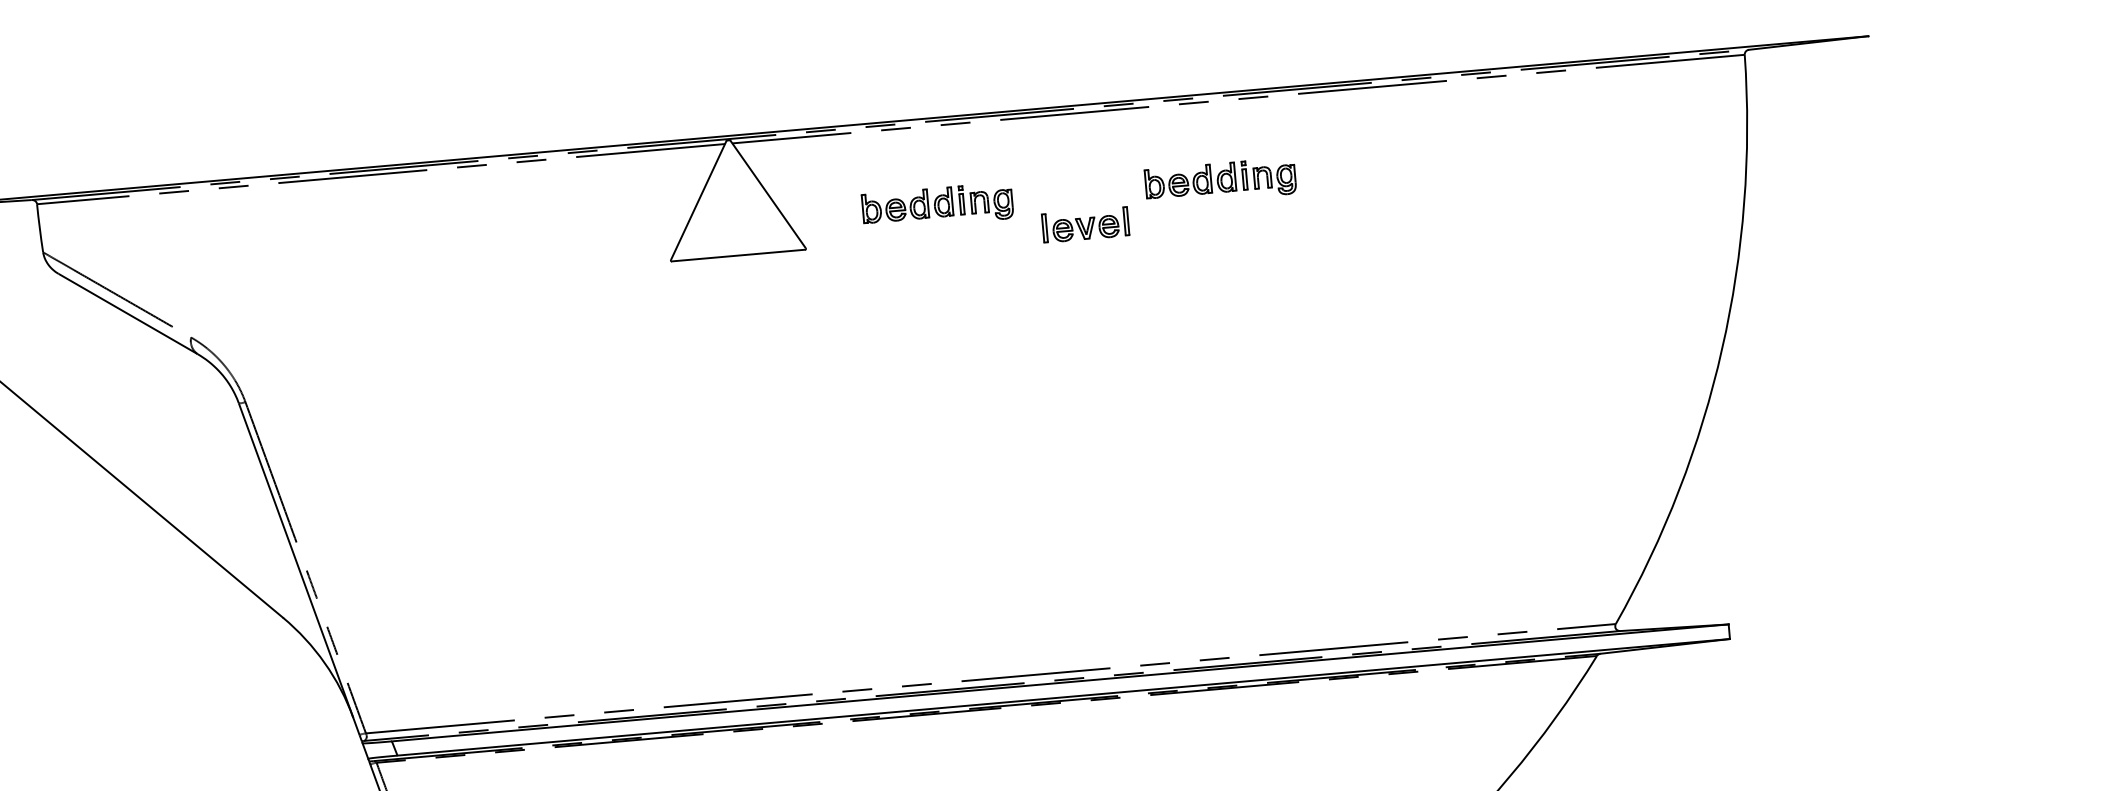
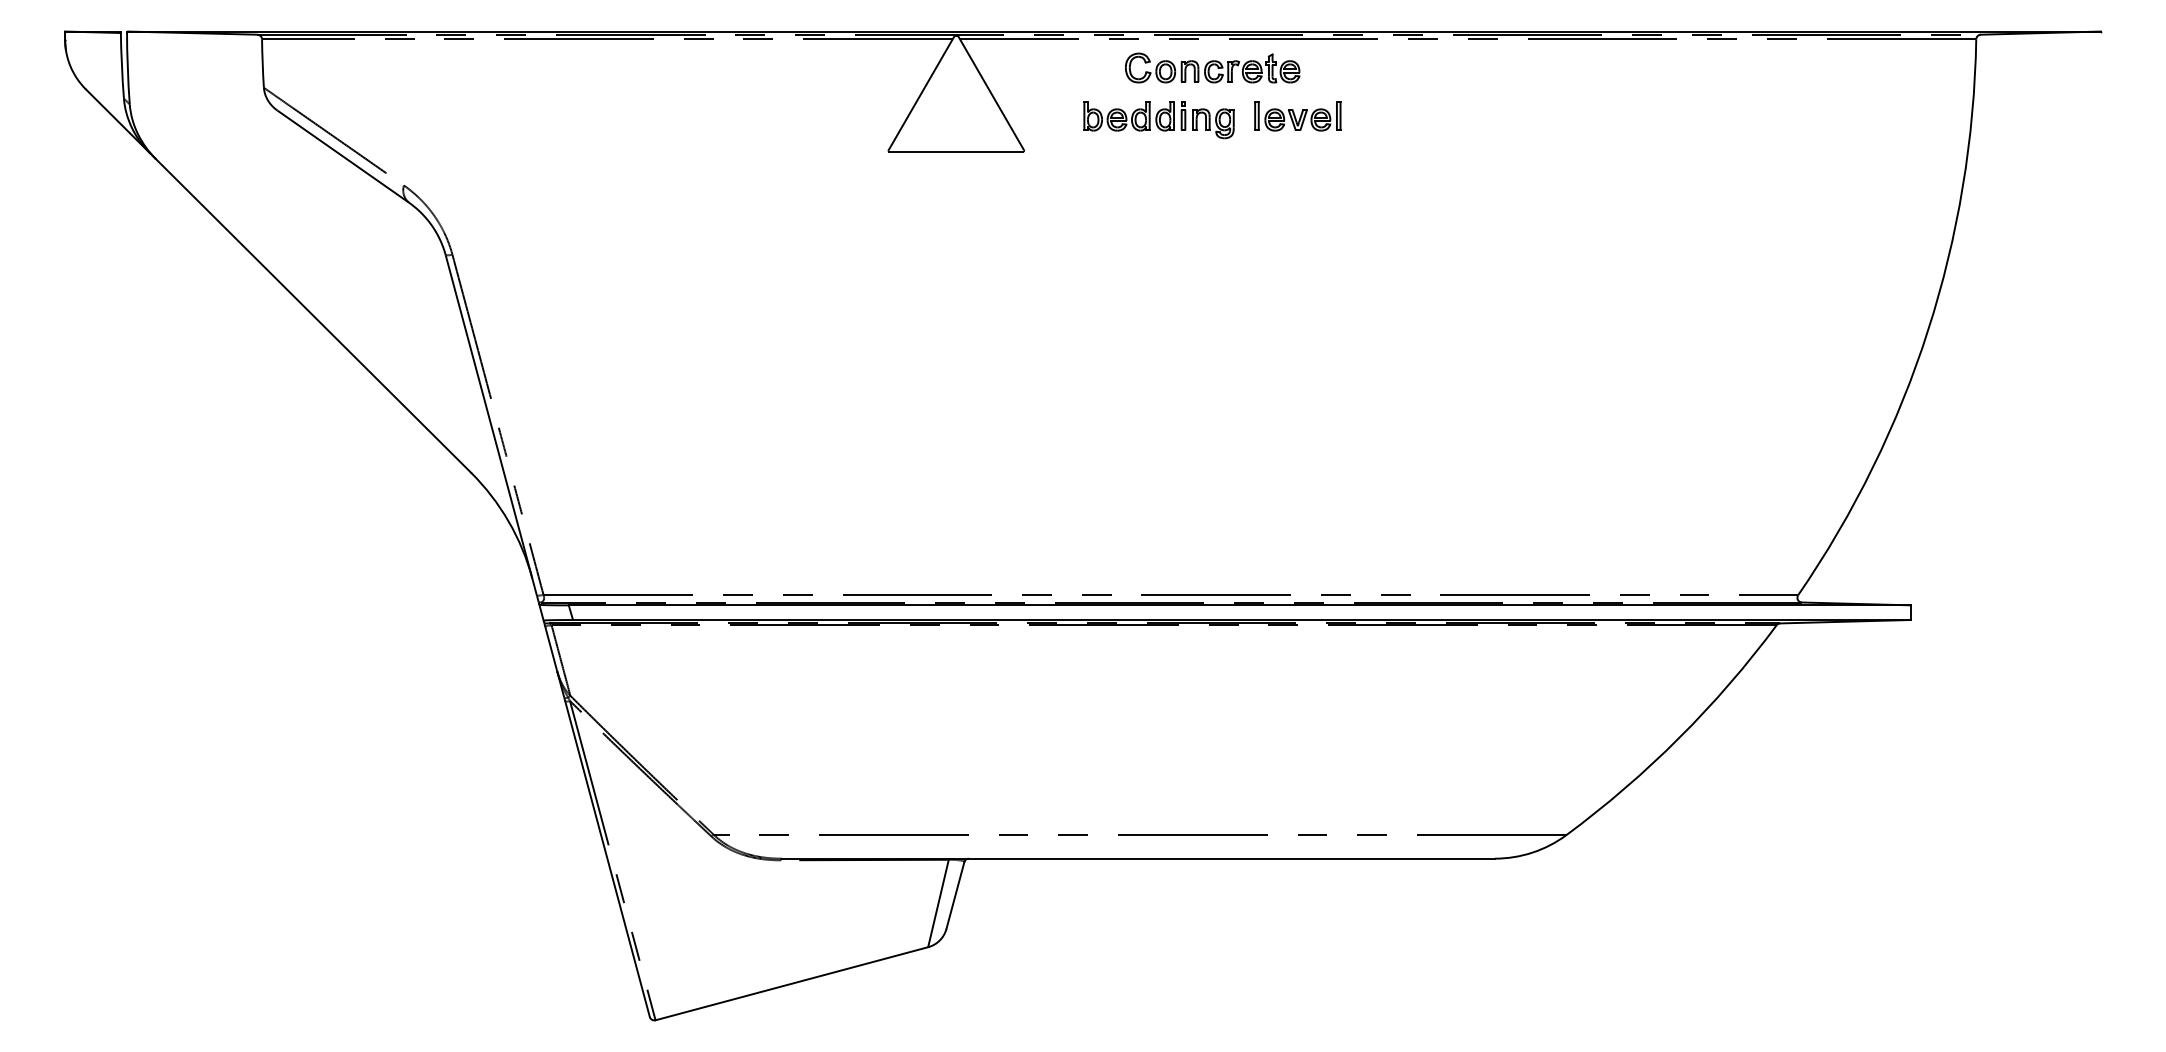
part: (986, 149) -> (1212, 67), added
part: (1220, 182) -> (1442, 120), removed
part: (1085, 225) -> (1297, 116), moved

